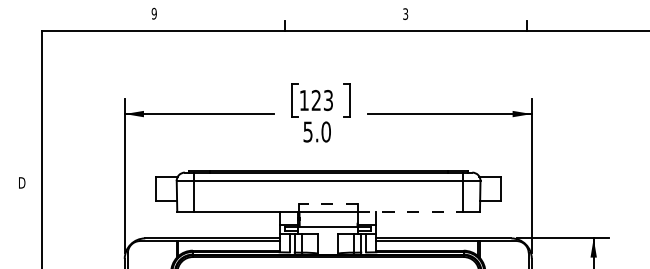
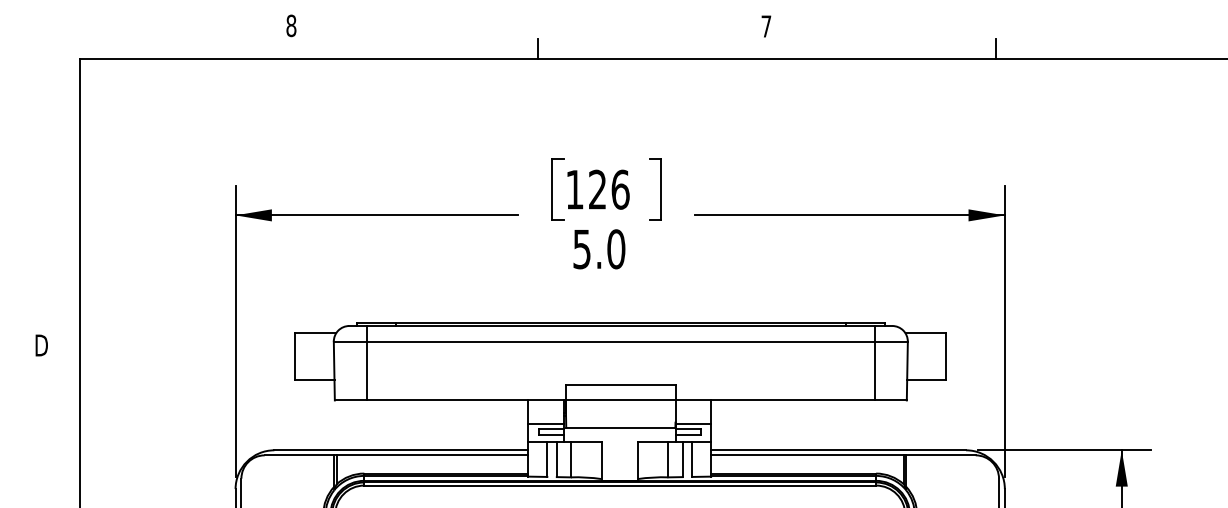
text: (153, 13) -> (289, 25), 9 -> 8
text: (405, 13) -> (766, 25), 3 -> 7
text: (328, 100) -> (620, 189), 123 -> 126
line: (328, 203) -> (620, 384), dashed -> solid
line: (410, 211) -> (775, 399), dashed -> solid

